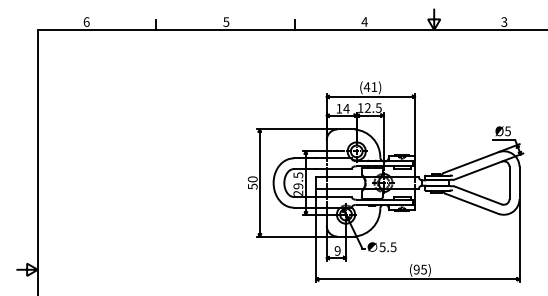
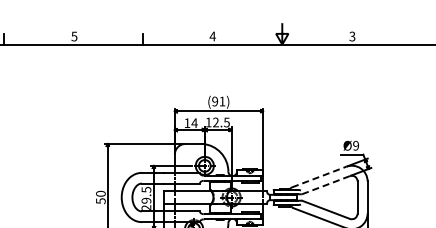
text: (366, 86) -> (214, 100), (41) -> (91)
text: (507, 131) -> (355, 145), Ø5 -> Ø9
line: (471, 162) -> (319, 176), solid -> dashed
line: (477, 170) -> (325, 184), solid -> dashed

